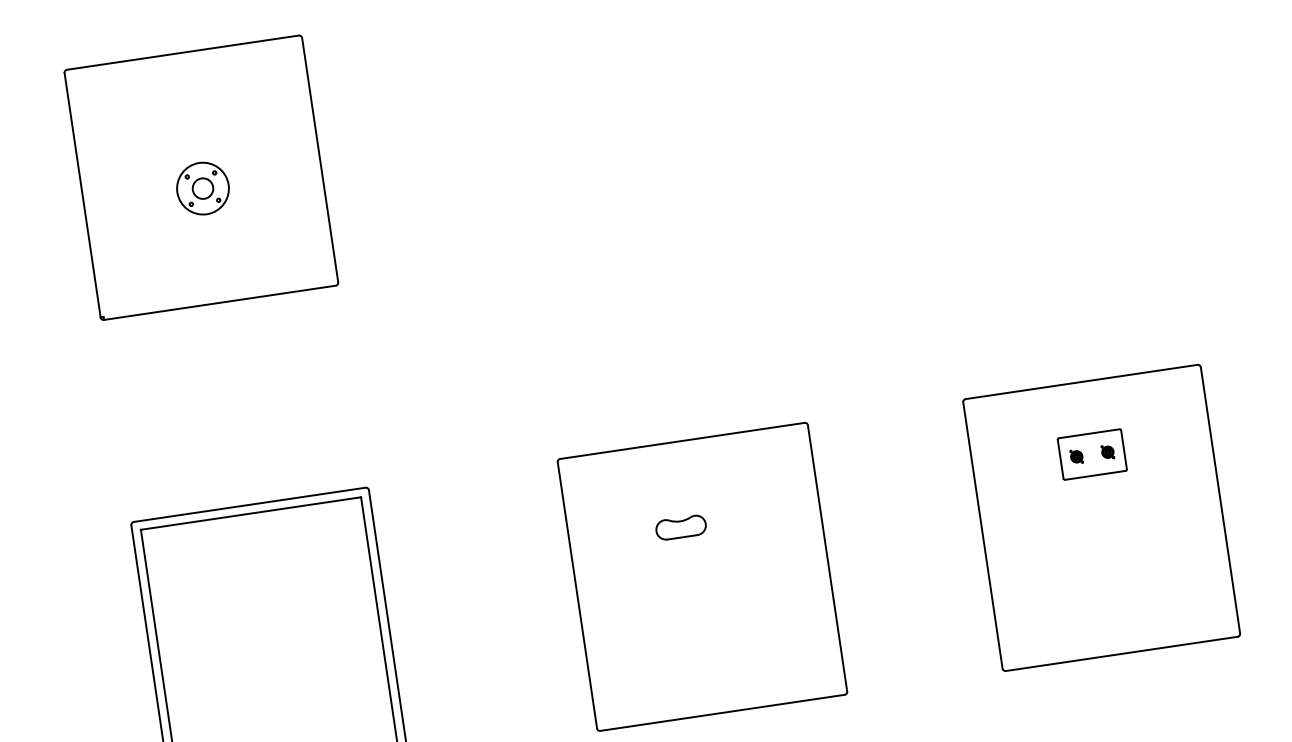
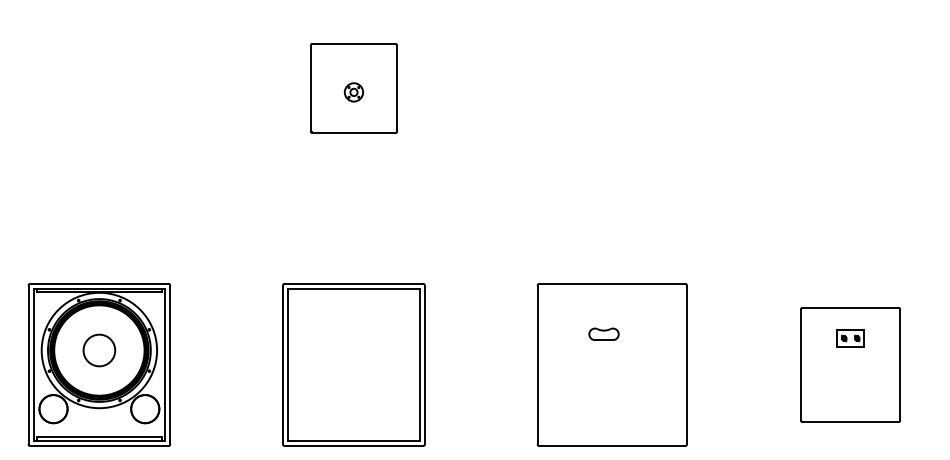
part: (200, 177) -> (353, 88), size x0.6
part: (1101, 517) -> (850, 364), size x0.7

